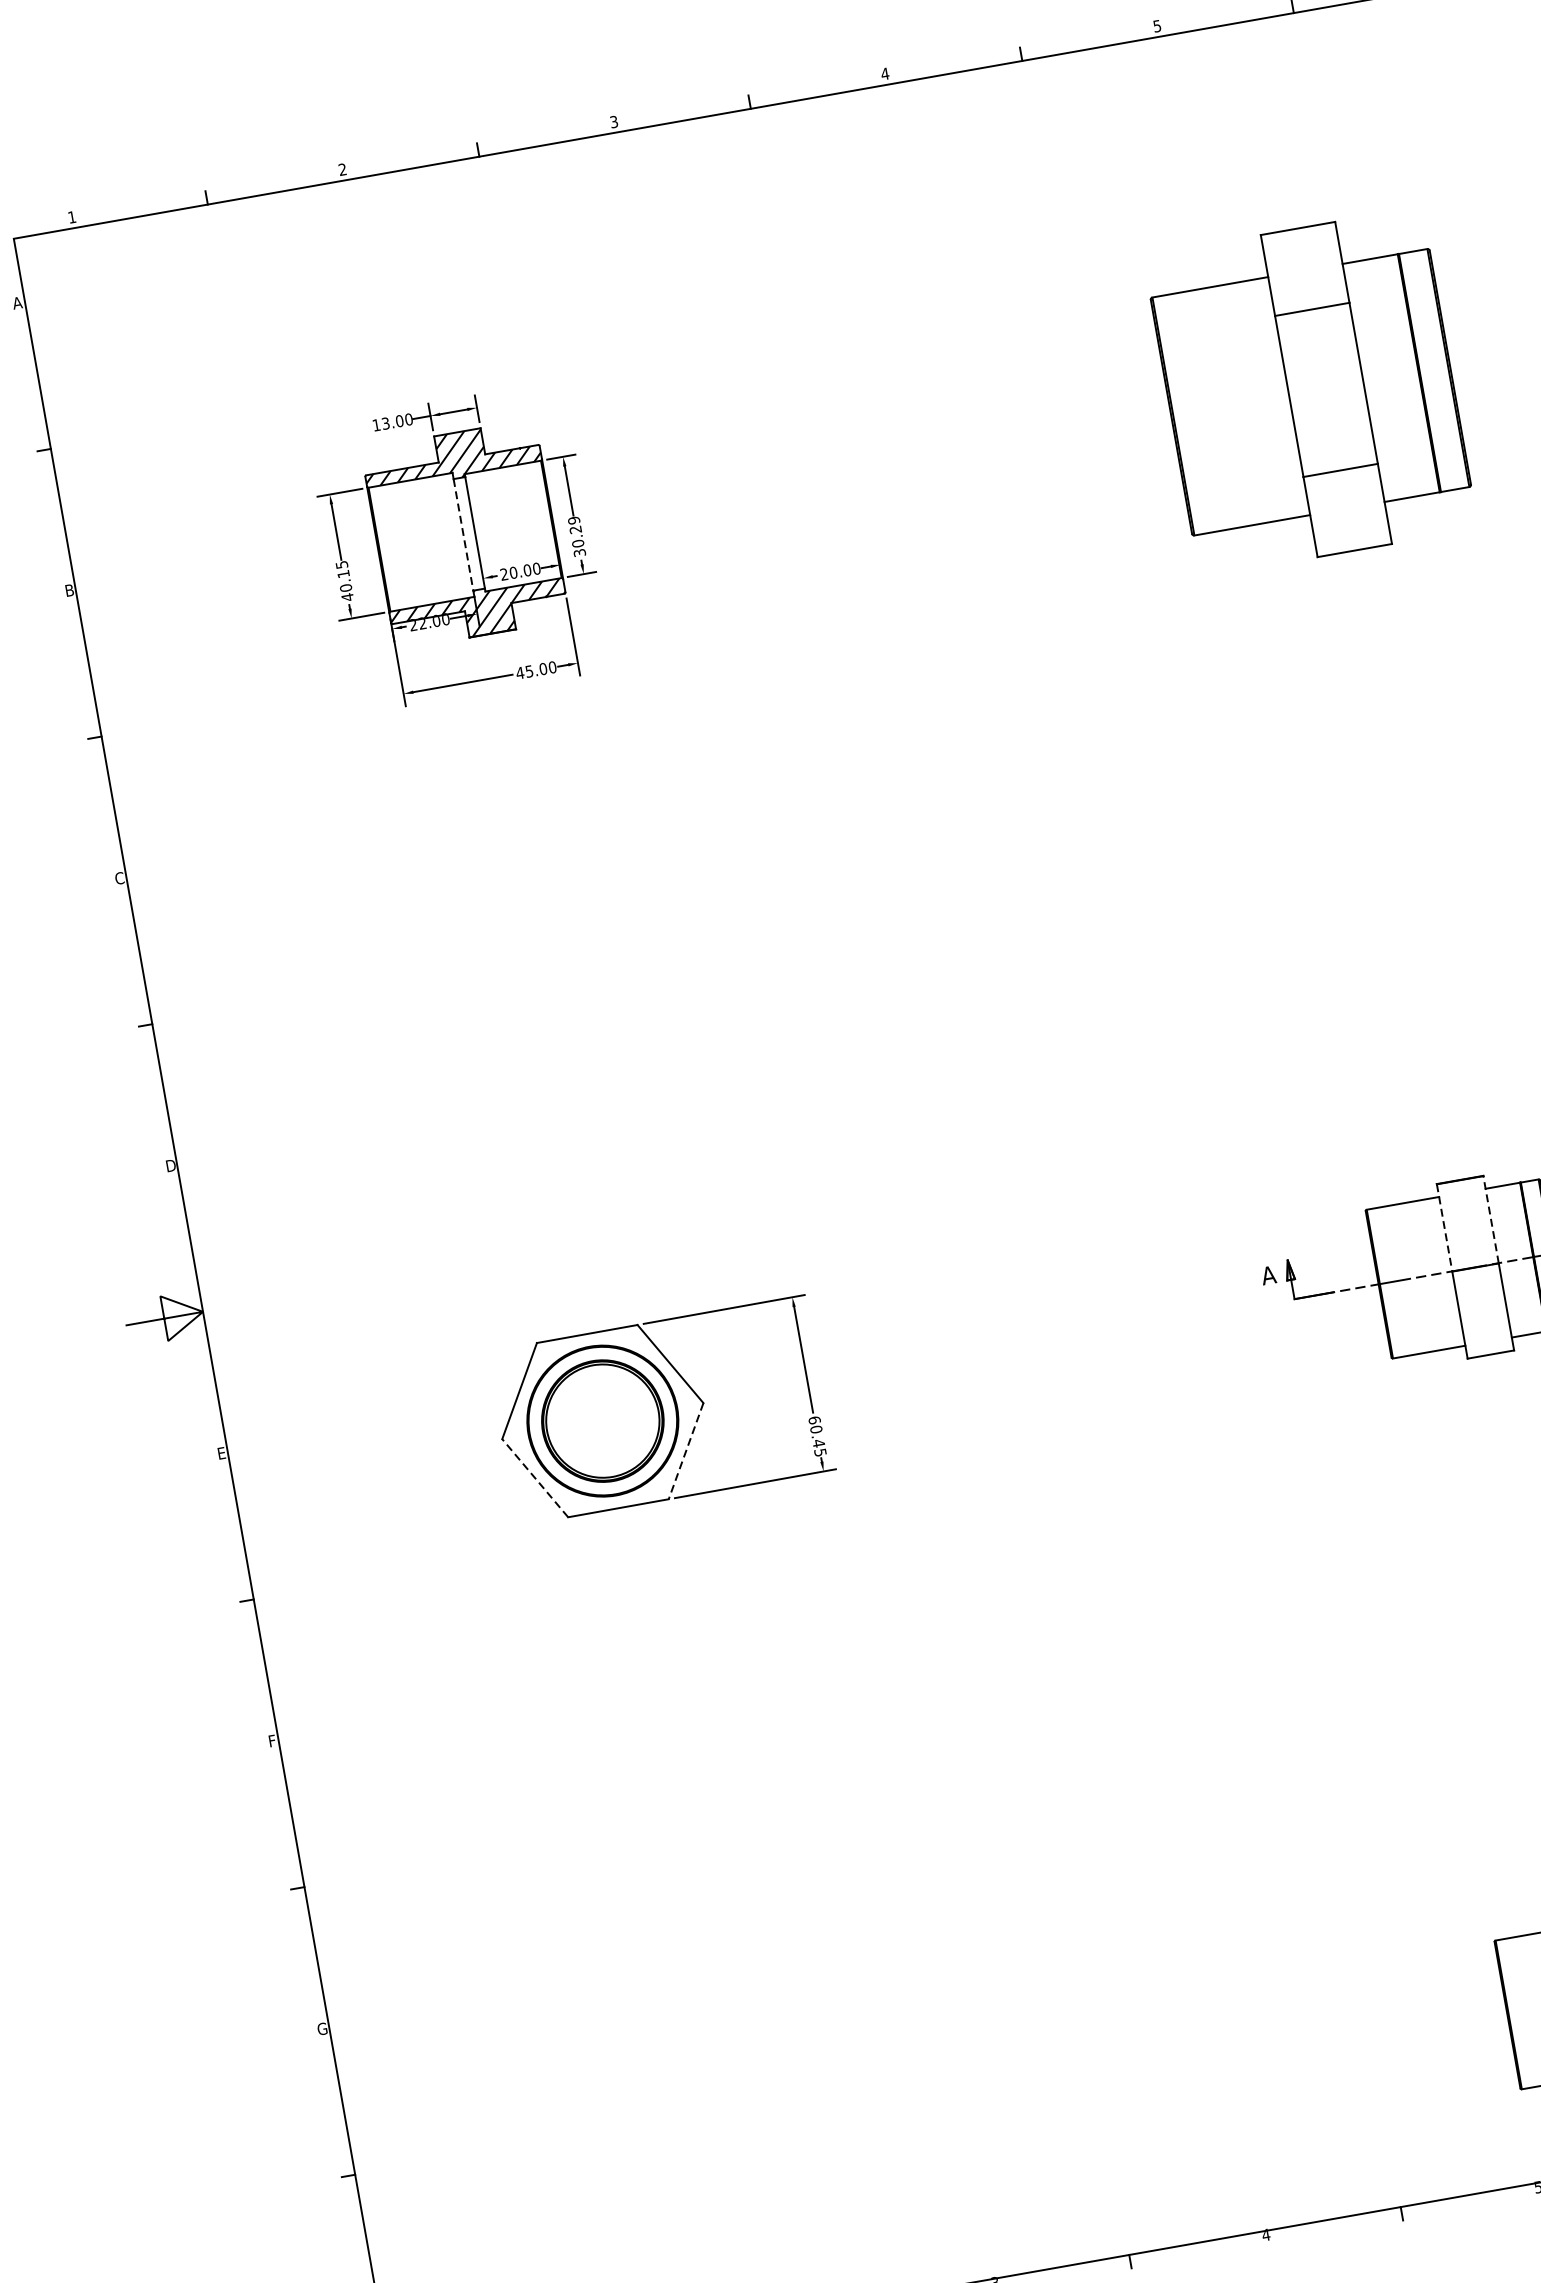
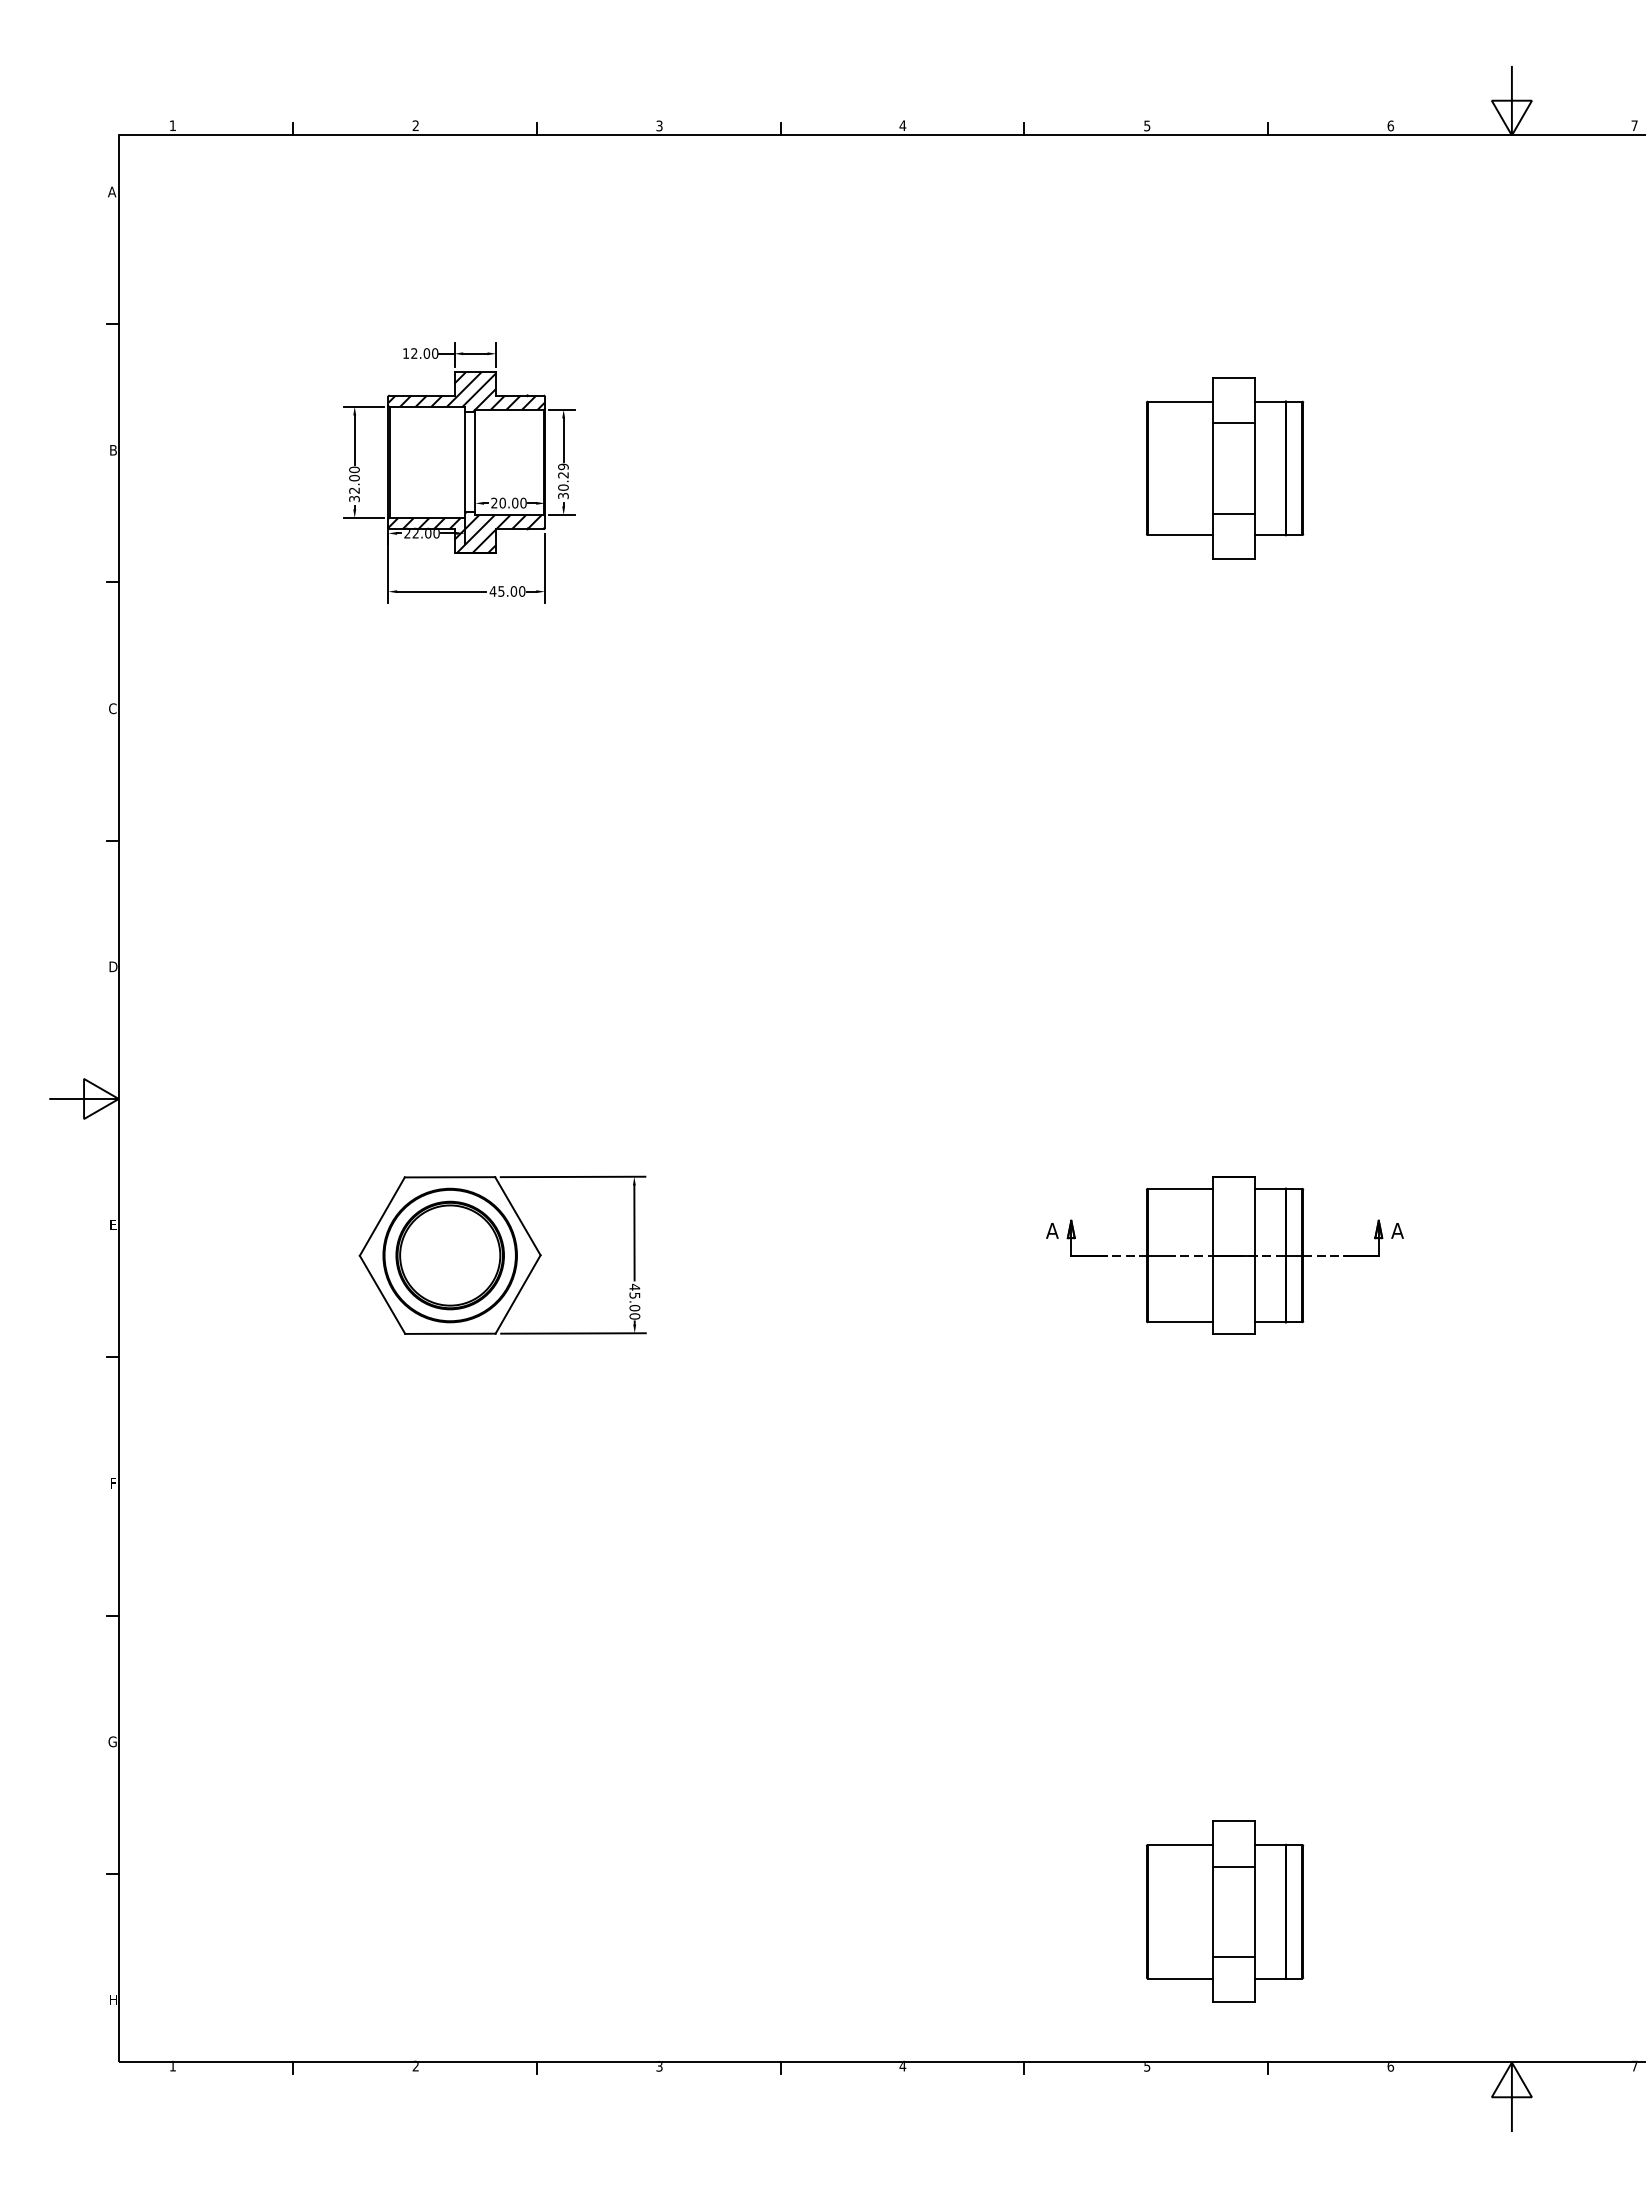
part: (1311, 392) -> (1225, 468), size x0.62
text: (385, 423) -> (414, 353), 13.00 -> 12.00
line: (463, 535) -> (464, 462), dashed -> solid
text: (344, 581) -> (354, 484), 40.15 -> 32.00
line: (1490, 1219) -> (1254, 1216), dashed -> solid
line: (1444, 1229) -> (1212, 1217), dashed -> solid
text: (817, 1436) -> (634, 1301), 60.45 -> 45.00
line: (685, 1451) -> (517, 1294), dashed -> solid
line: (535, 1477) -> (382, 1294), dashed -> solid

